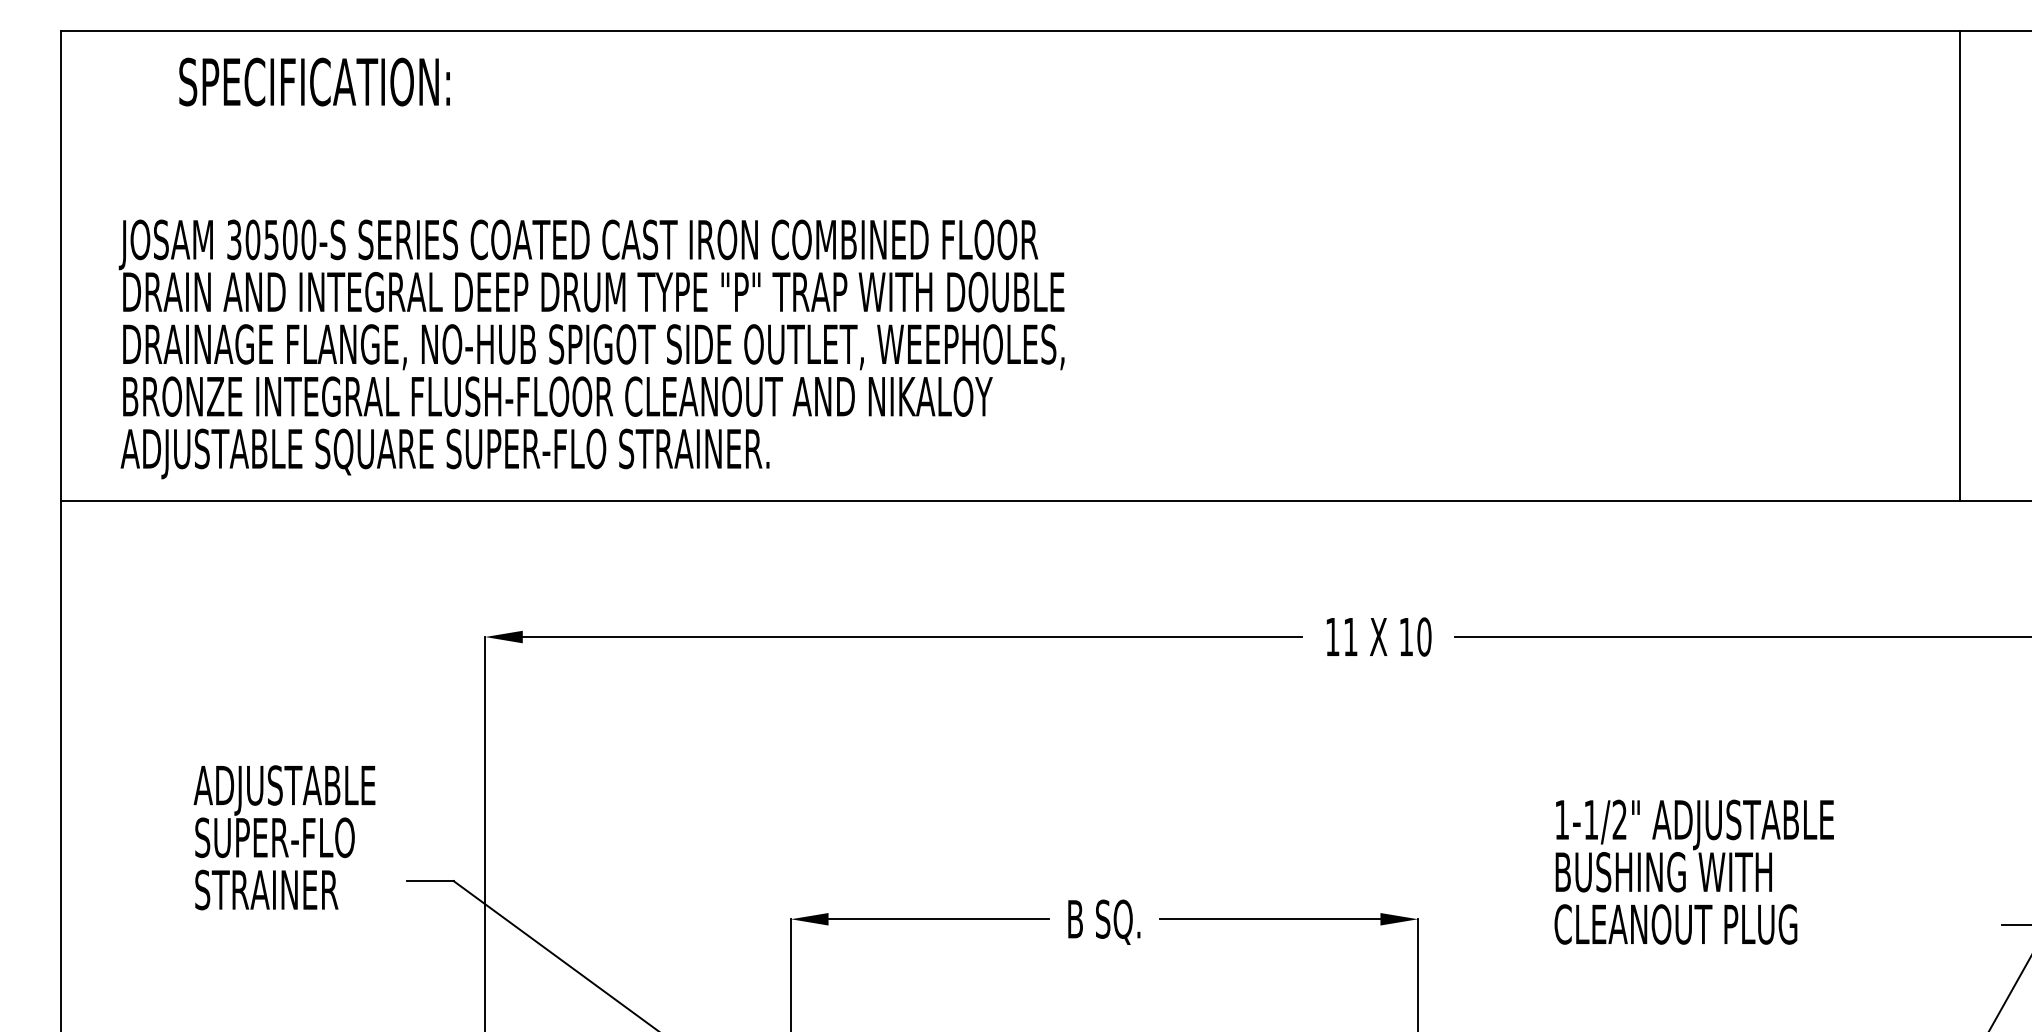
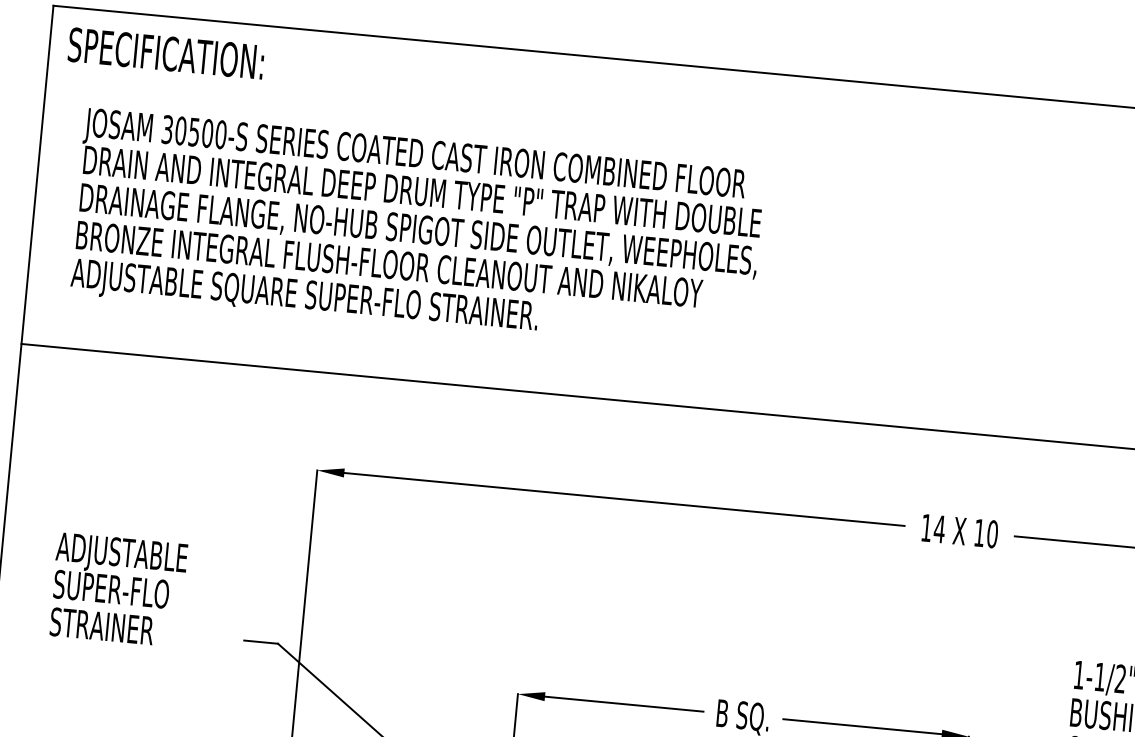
text: (314, 81) -> (166, 53), moved
text: (591, 349) -> (416, 232), moved
text: (1350, 636) -> (939, 528), 11 -> 14
text: (284, 837) -> (118, 589), moved

